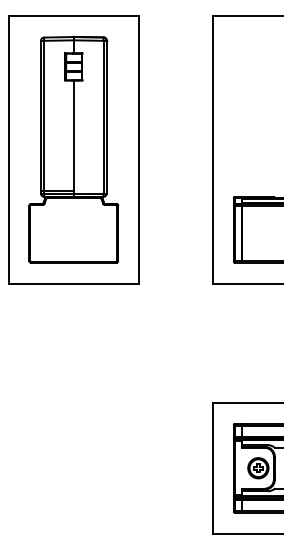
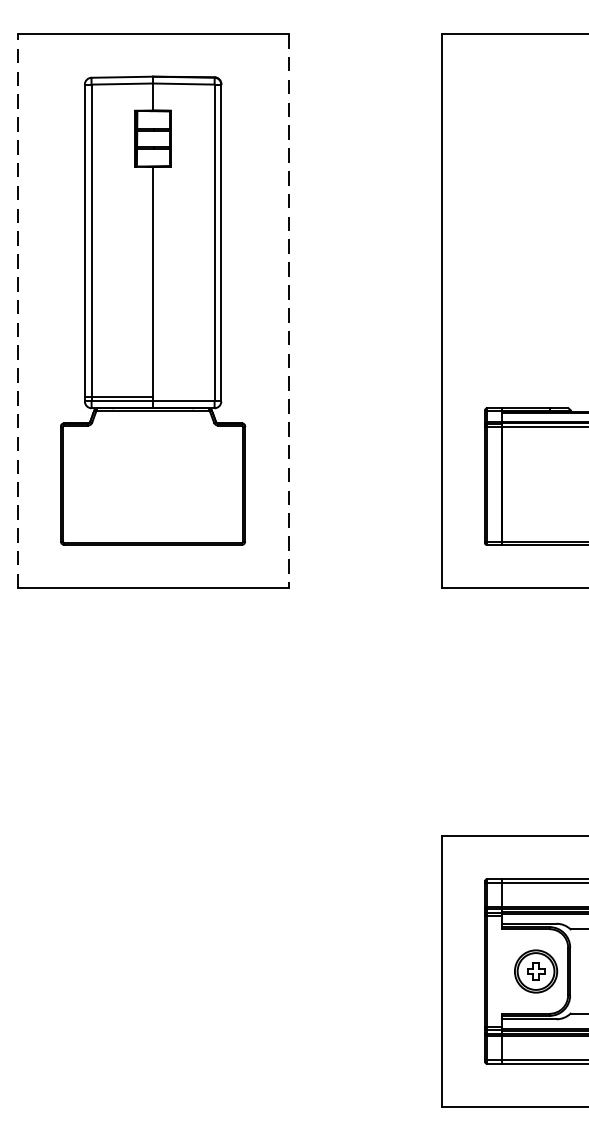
line: (8, 150) -> (17, 312), solid -> dashed
line: (139, 150) -> (289, 312), solid -> dashed

